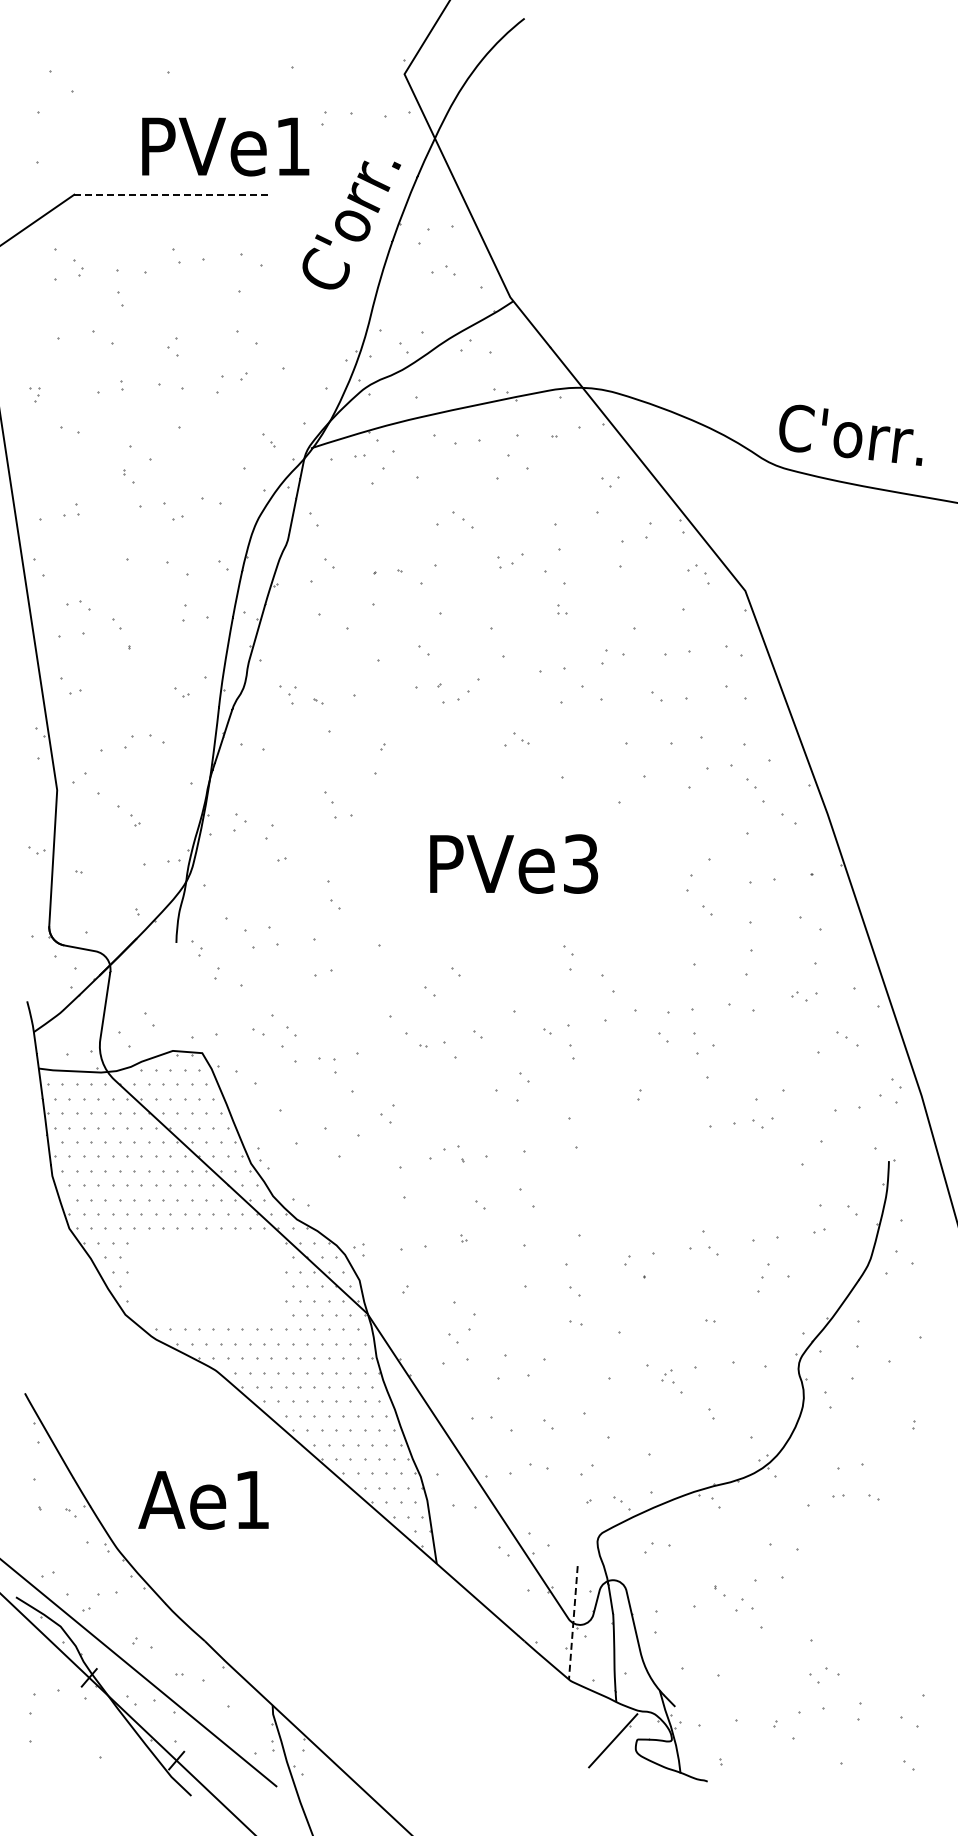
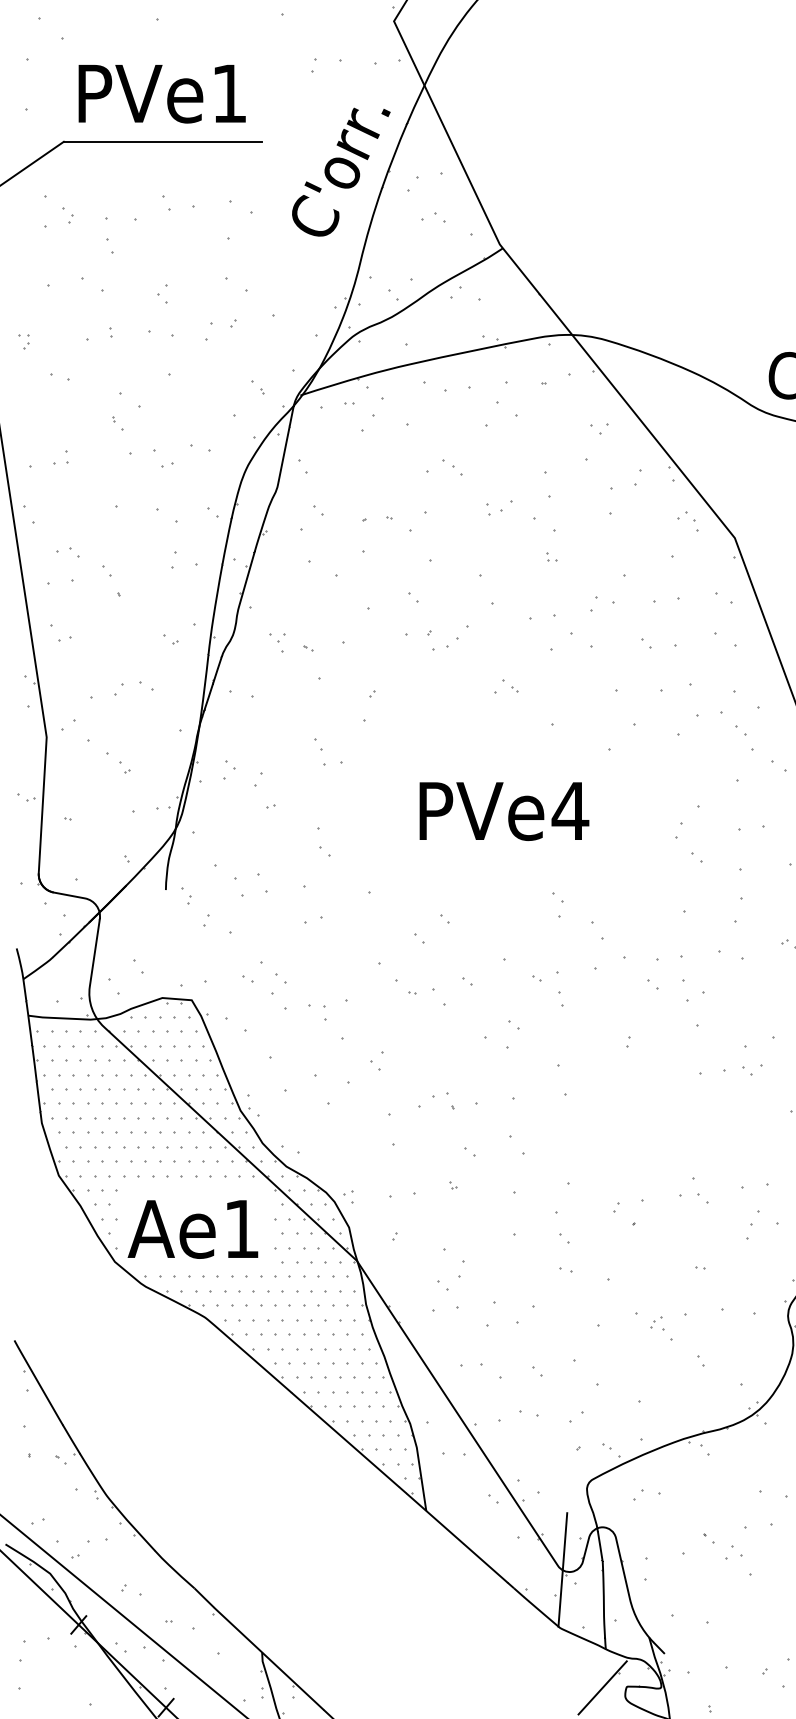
text: (225, 146) -> (162, 93), moved
line: (173, 194) -> (163, 141), dashed -> solid
text: (580, 863) -> (570, 810), PVe3 -> PVe4
text: (203, 1500) -> (193, 1229), moved
line: (573, 1622) -> (563, 1569), dashed -> solid

